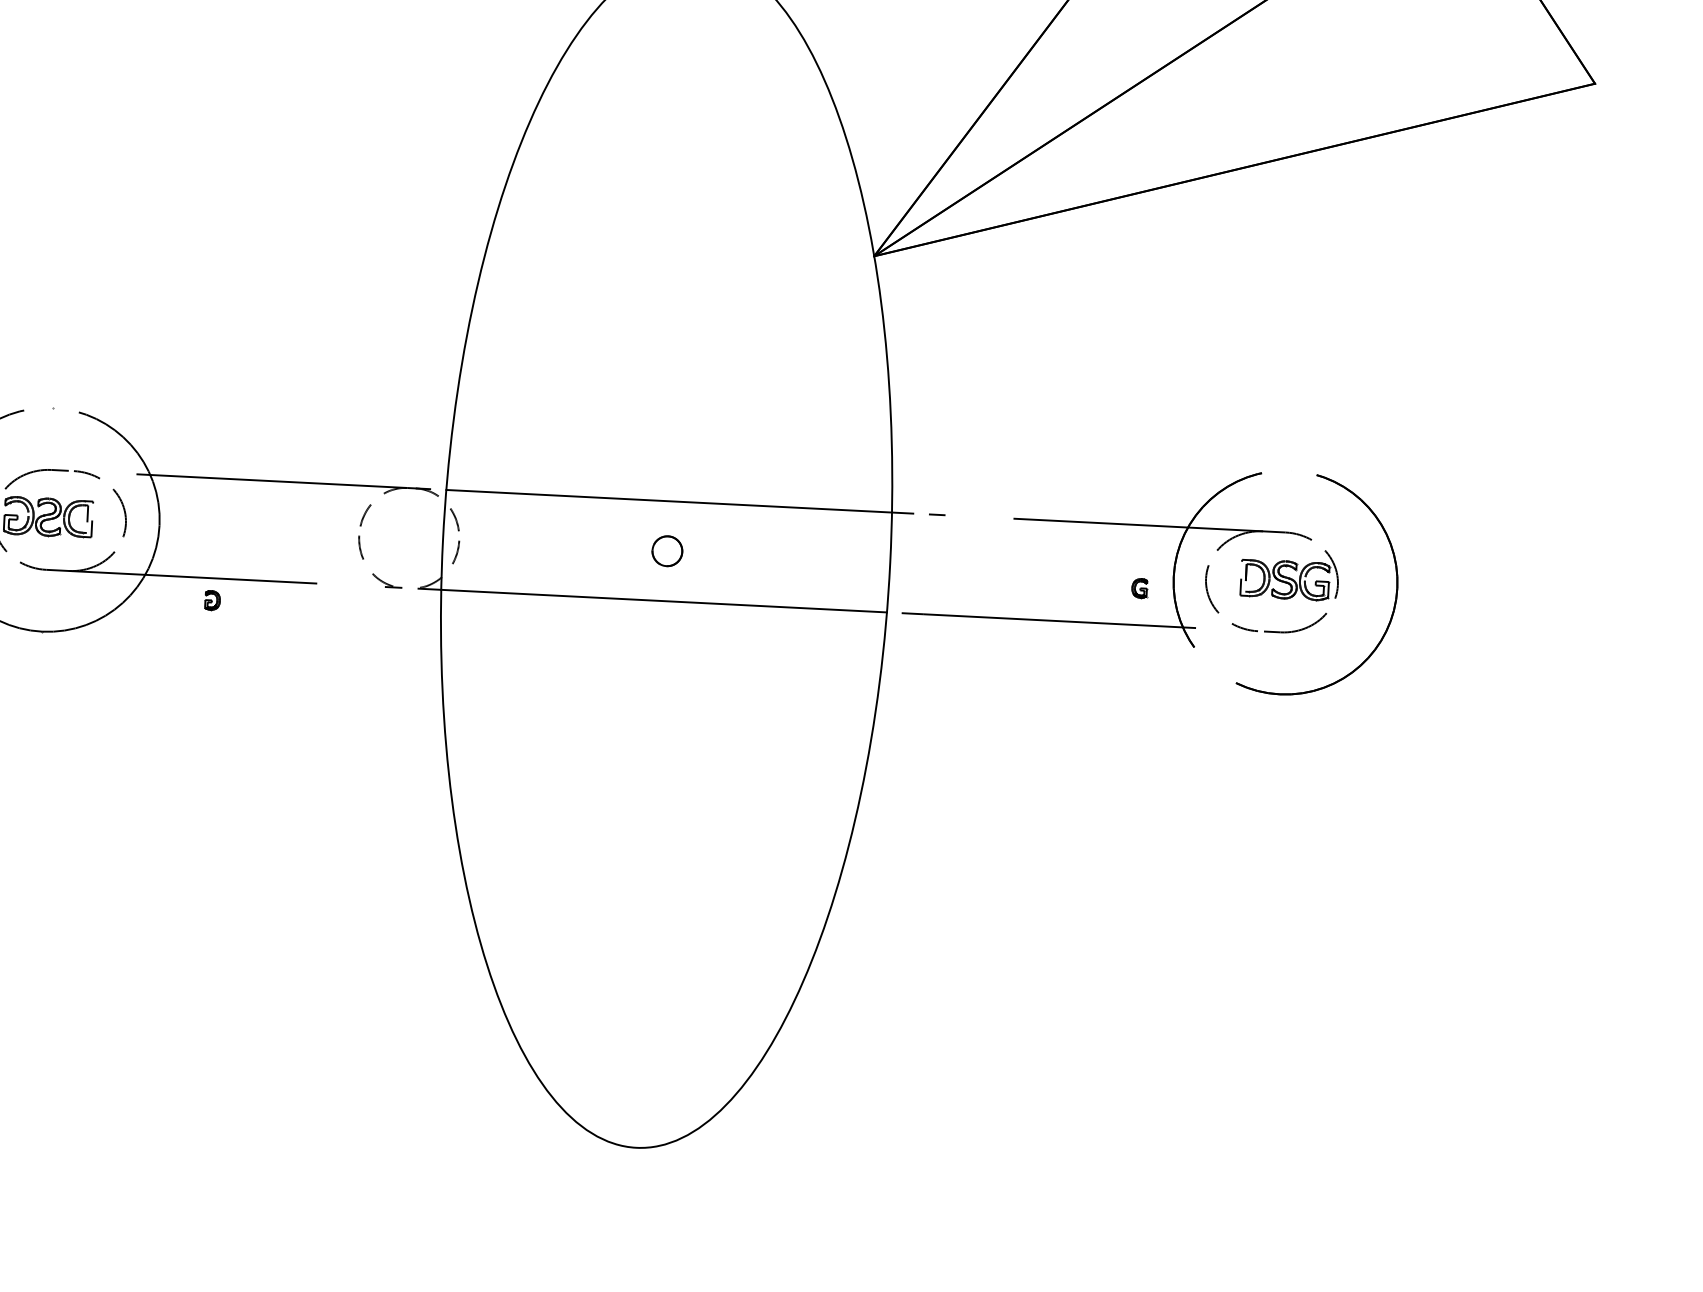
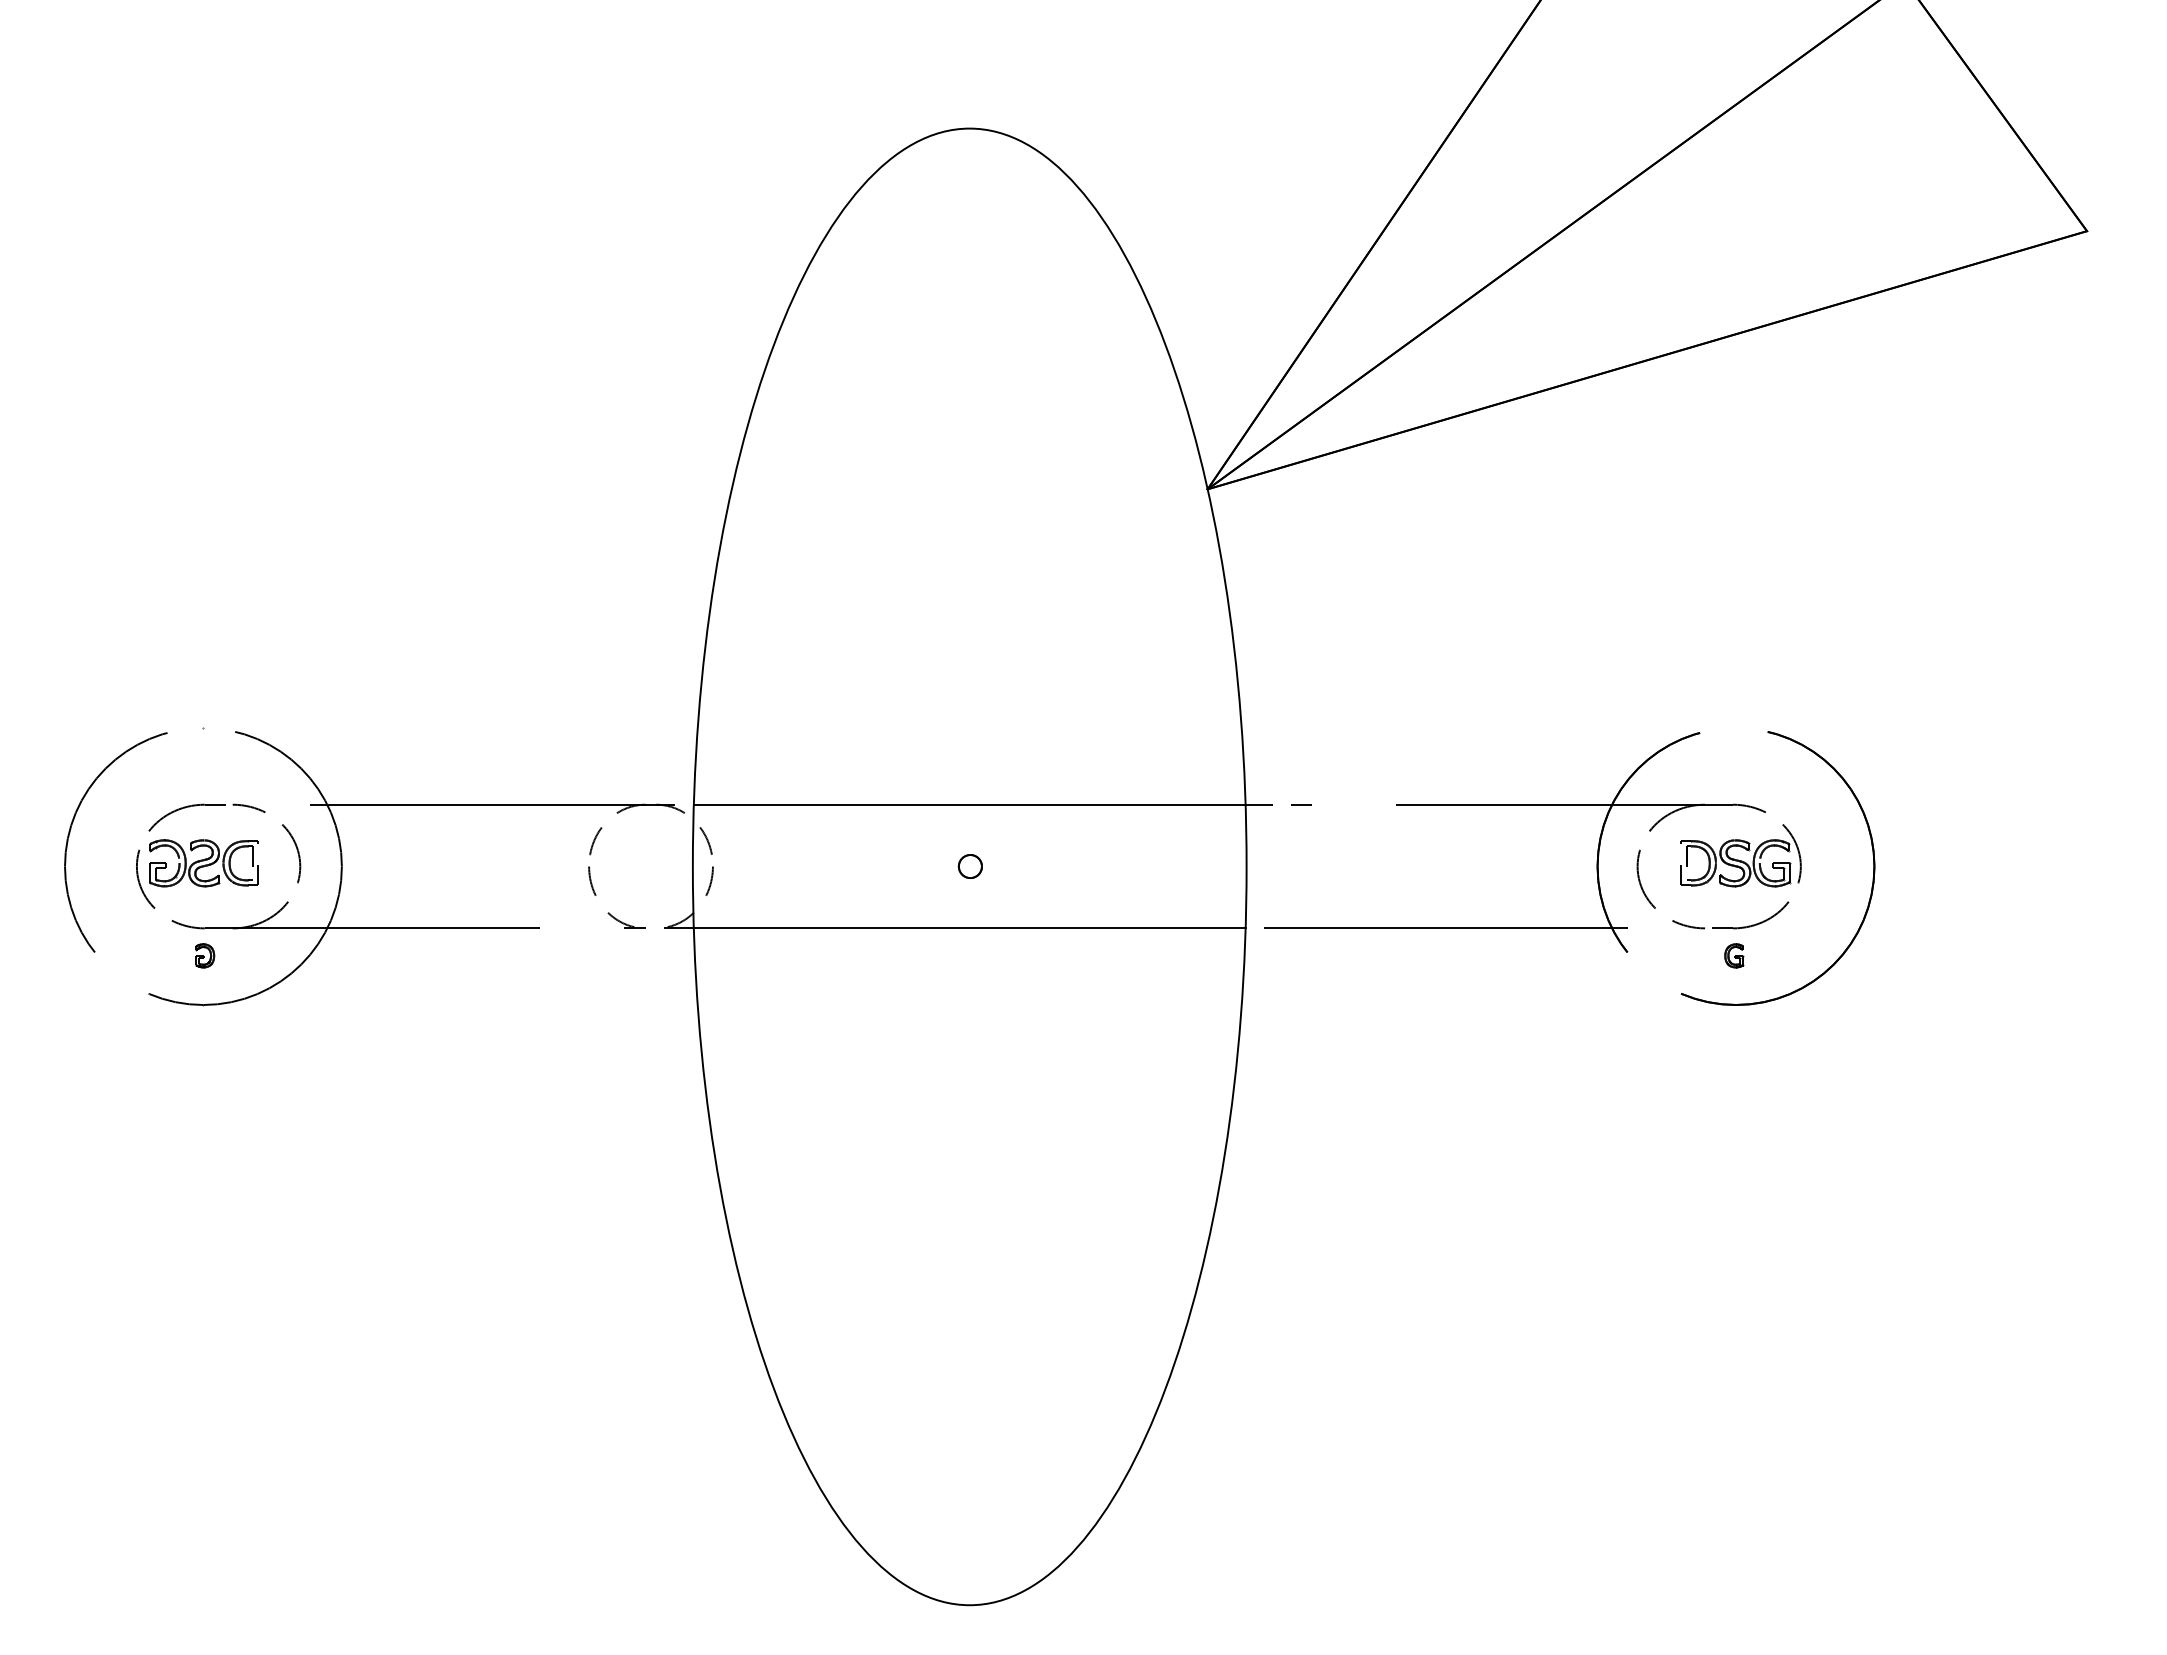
part: (666, 551) -> (969, 866), size x0.62
part: (1139, 588) -> (1734, 955), moved
part: (212, 600) -> (205, 955), moved

